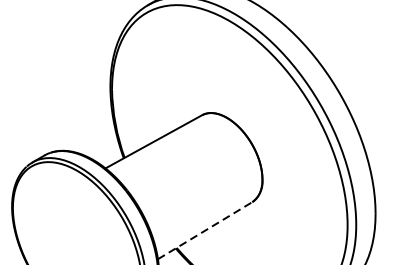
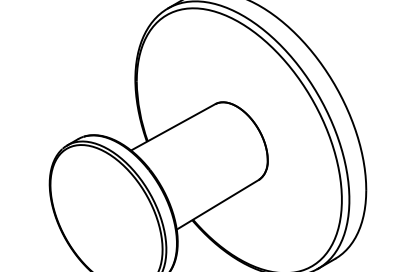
line: (205, 230) -> (218, 204), dashed -> solid

